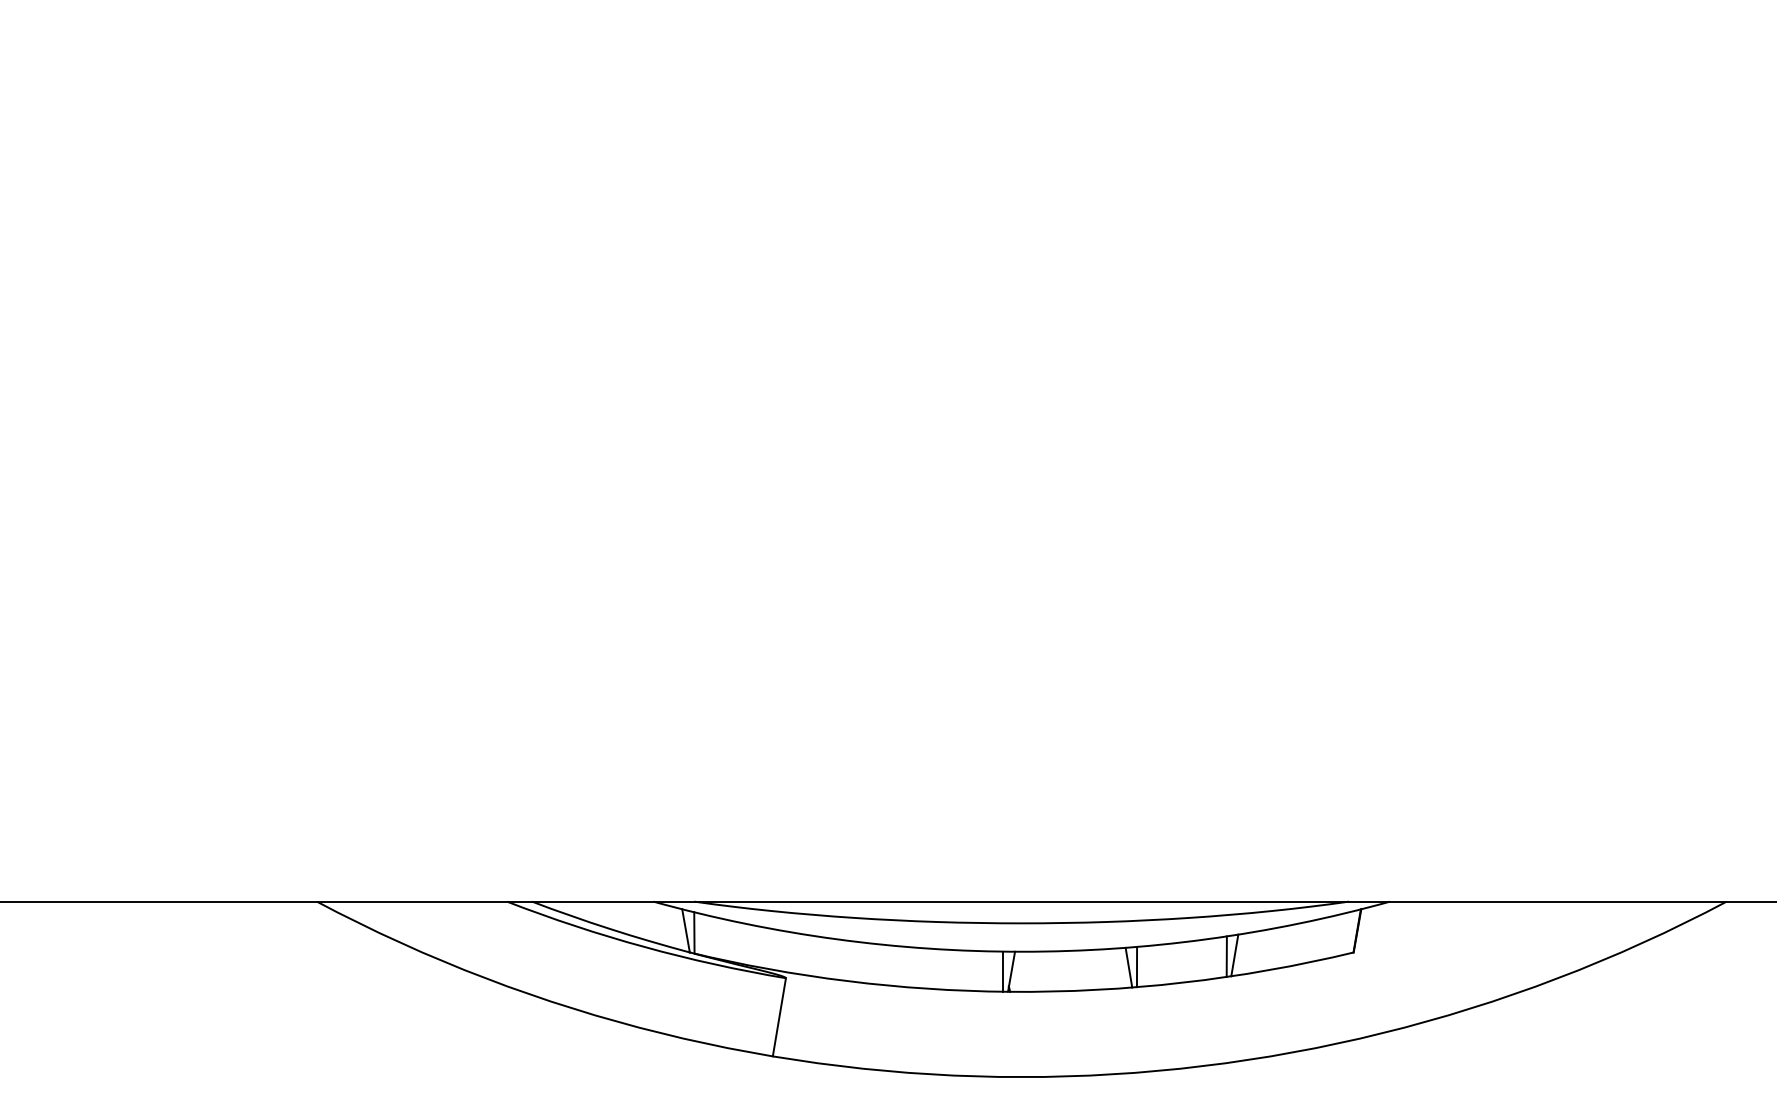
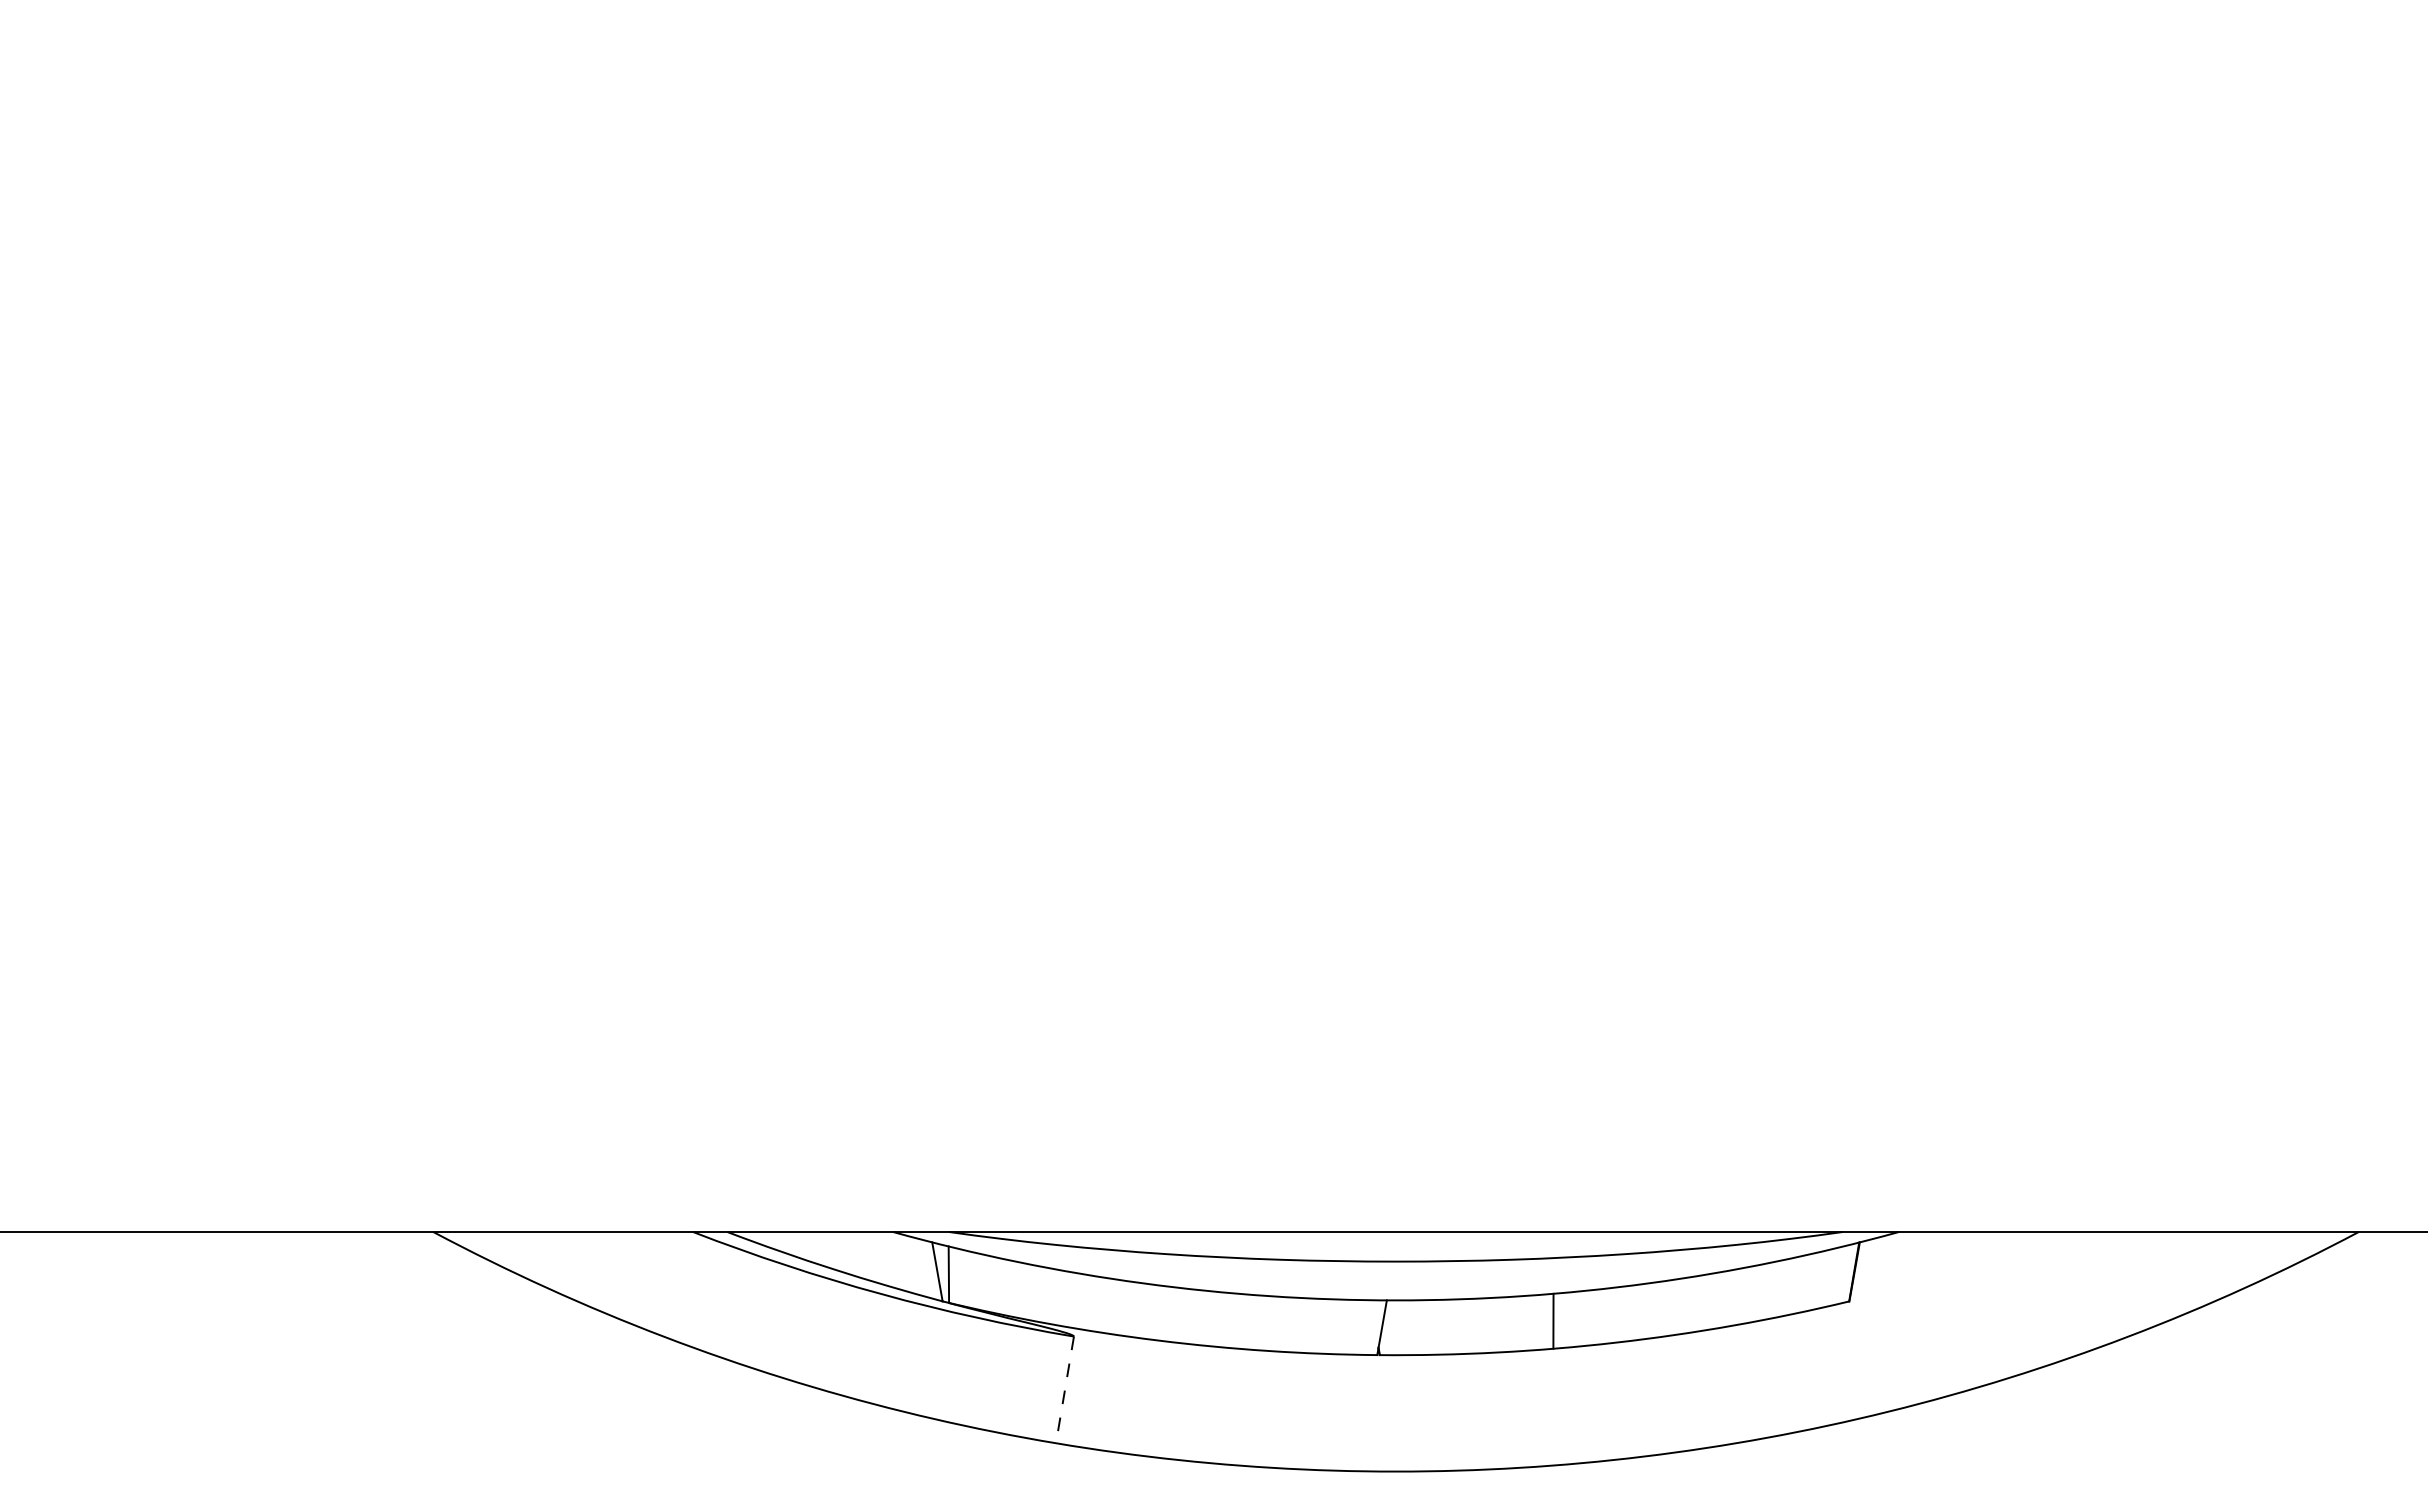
line: (1234, 955) -> (1686, 1305), removed
line: (1226, 956) -> (1675, 1306), removed
line: (1128, 967) -> (1541, 1322), removed
line: (1003, 971) -> (1370, 1327), removed
line: (779, 1017) -> (1064, 1390), solid -> dashed

